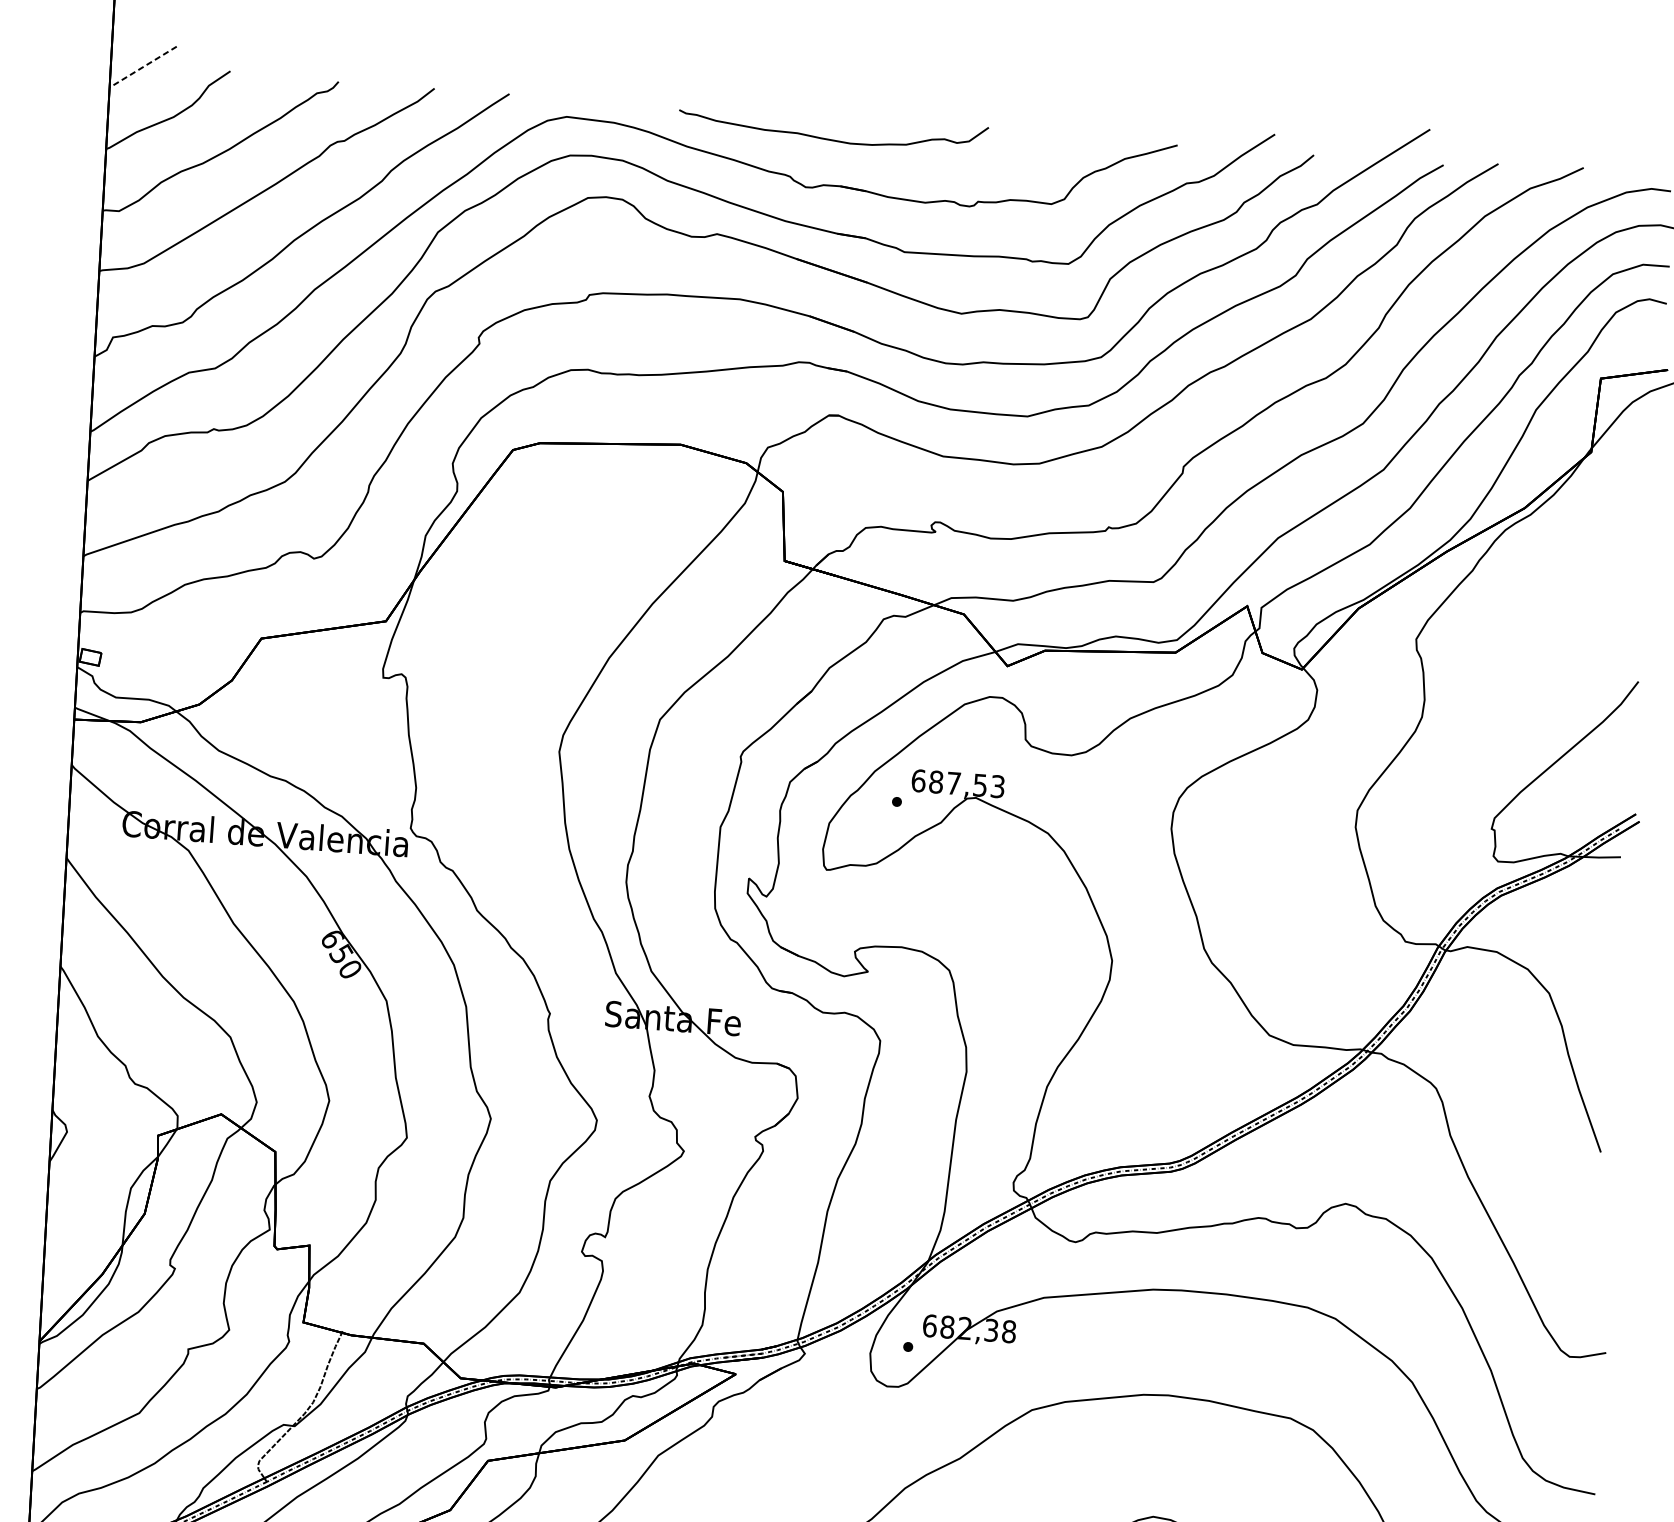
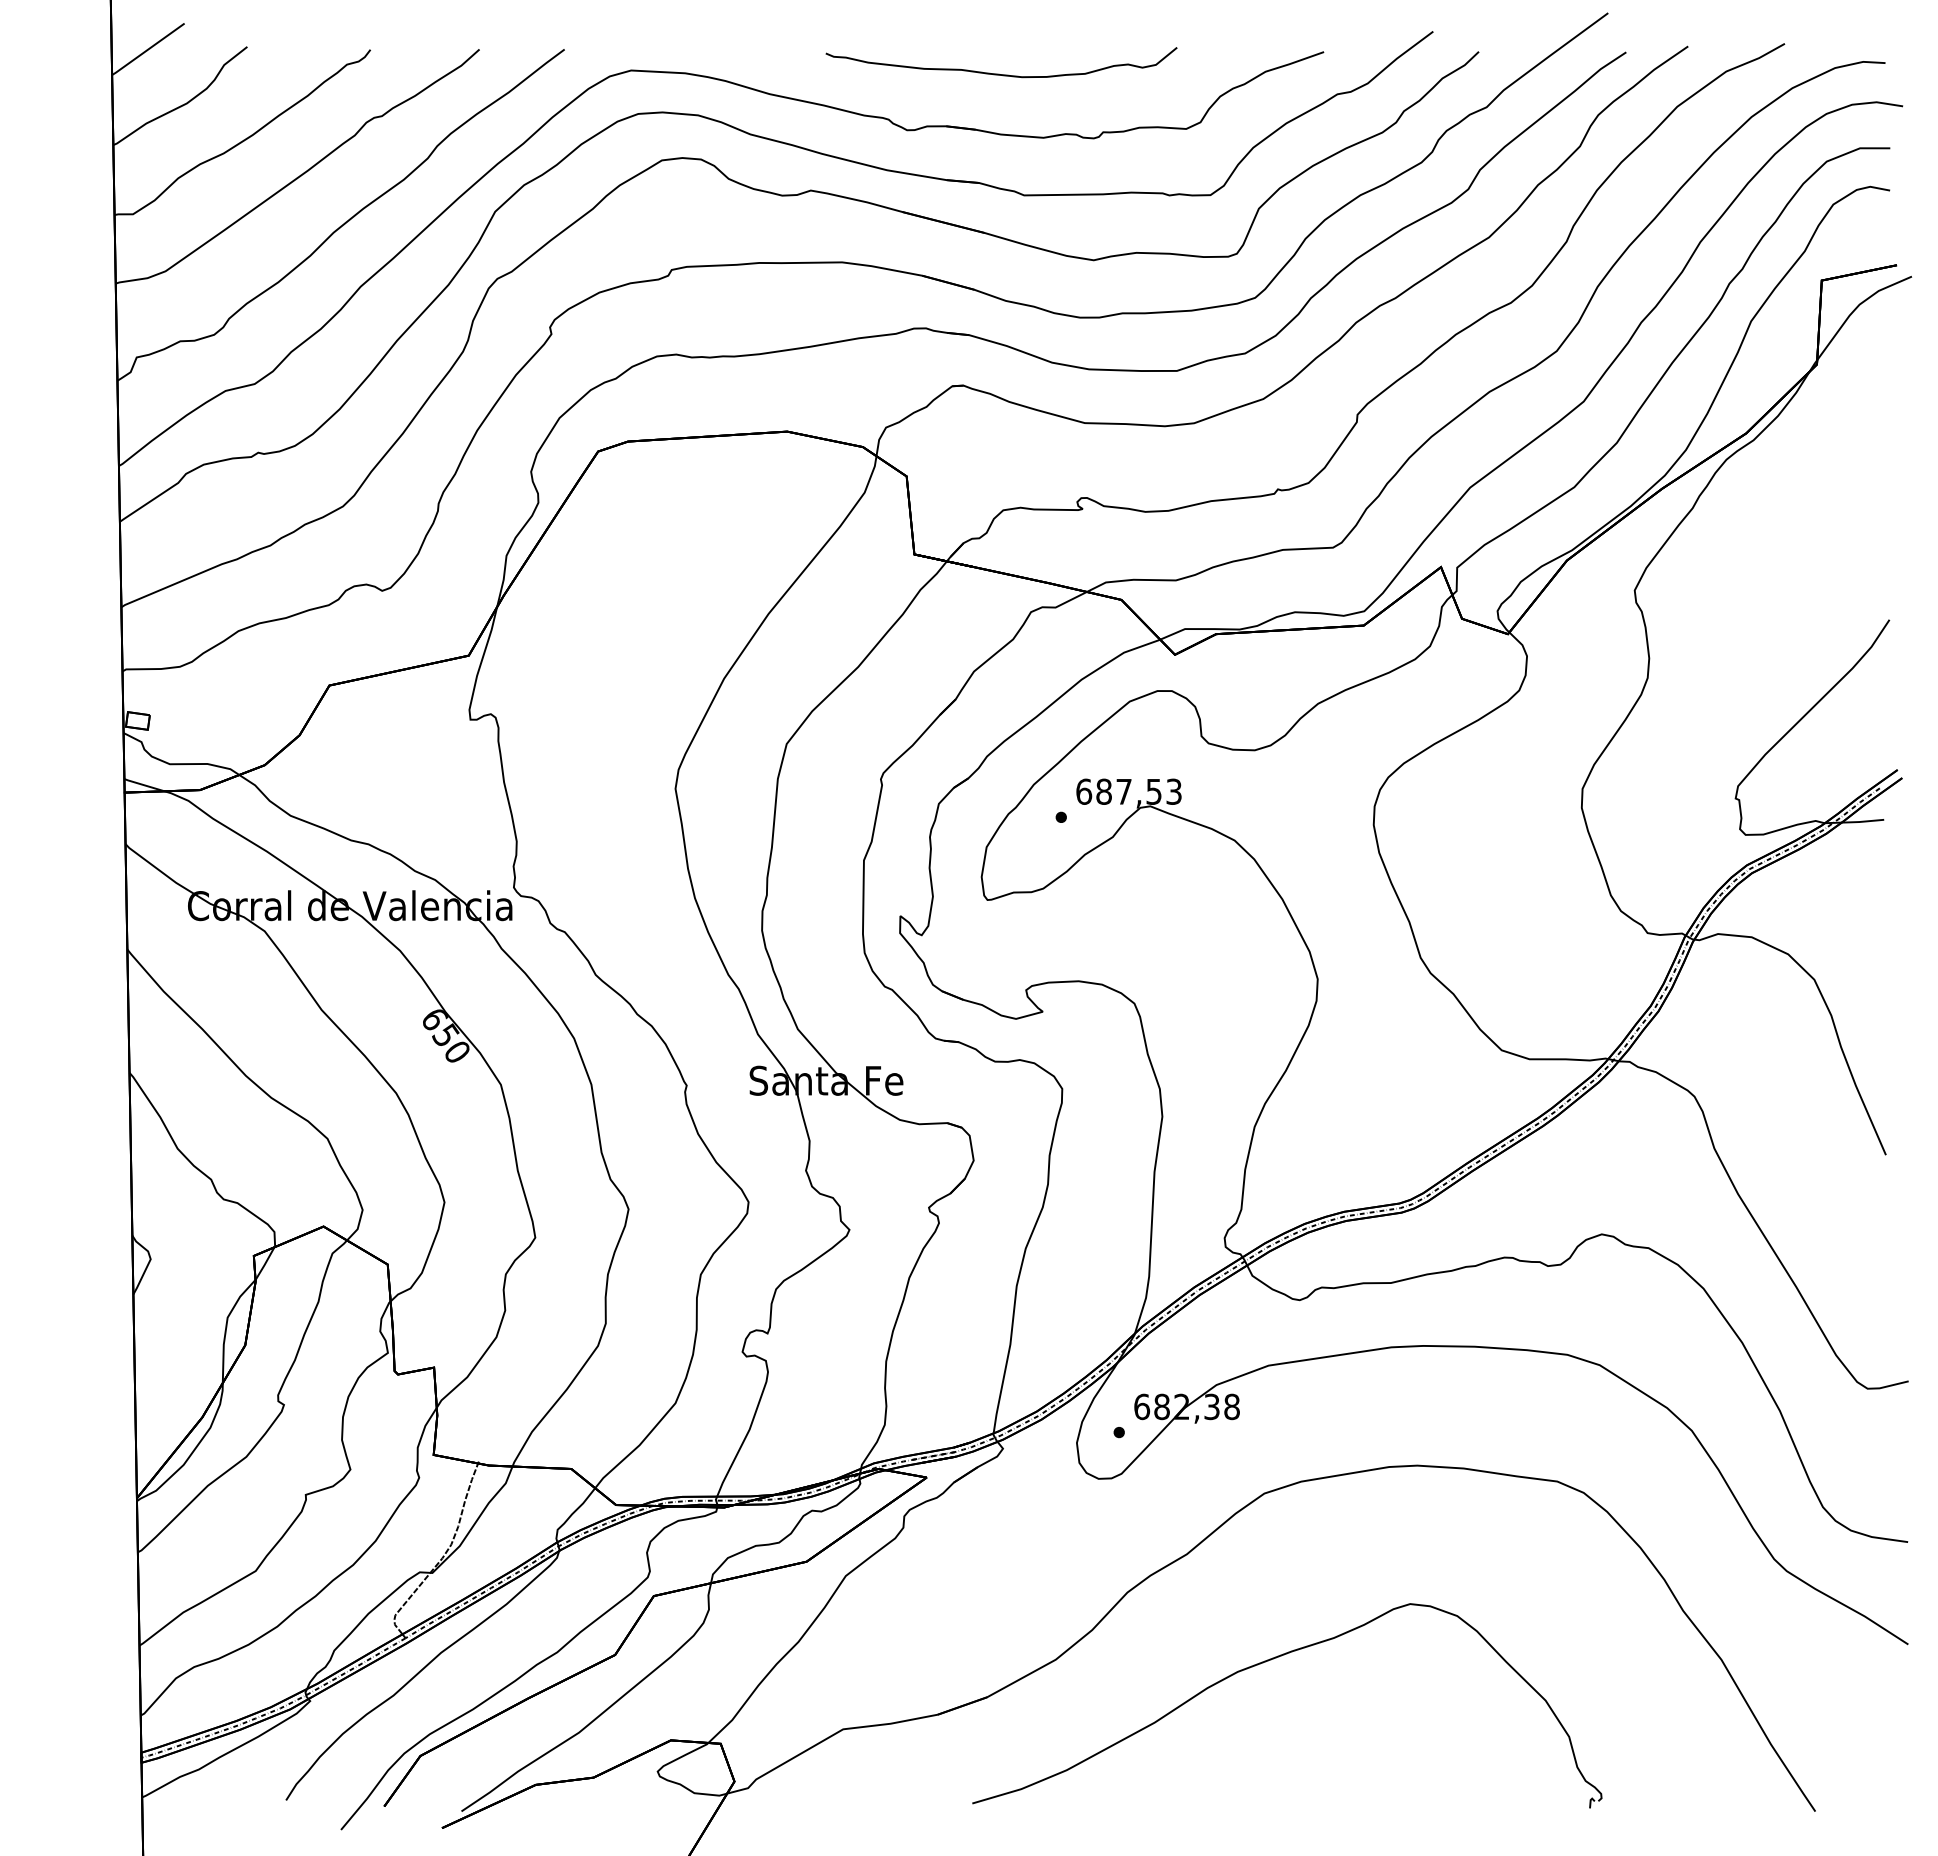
line: (142, 67) -> (147, 50), dashed -> solid
curve: (830, 138) -> (999, 73), moved

